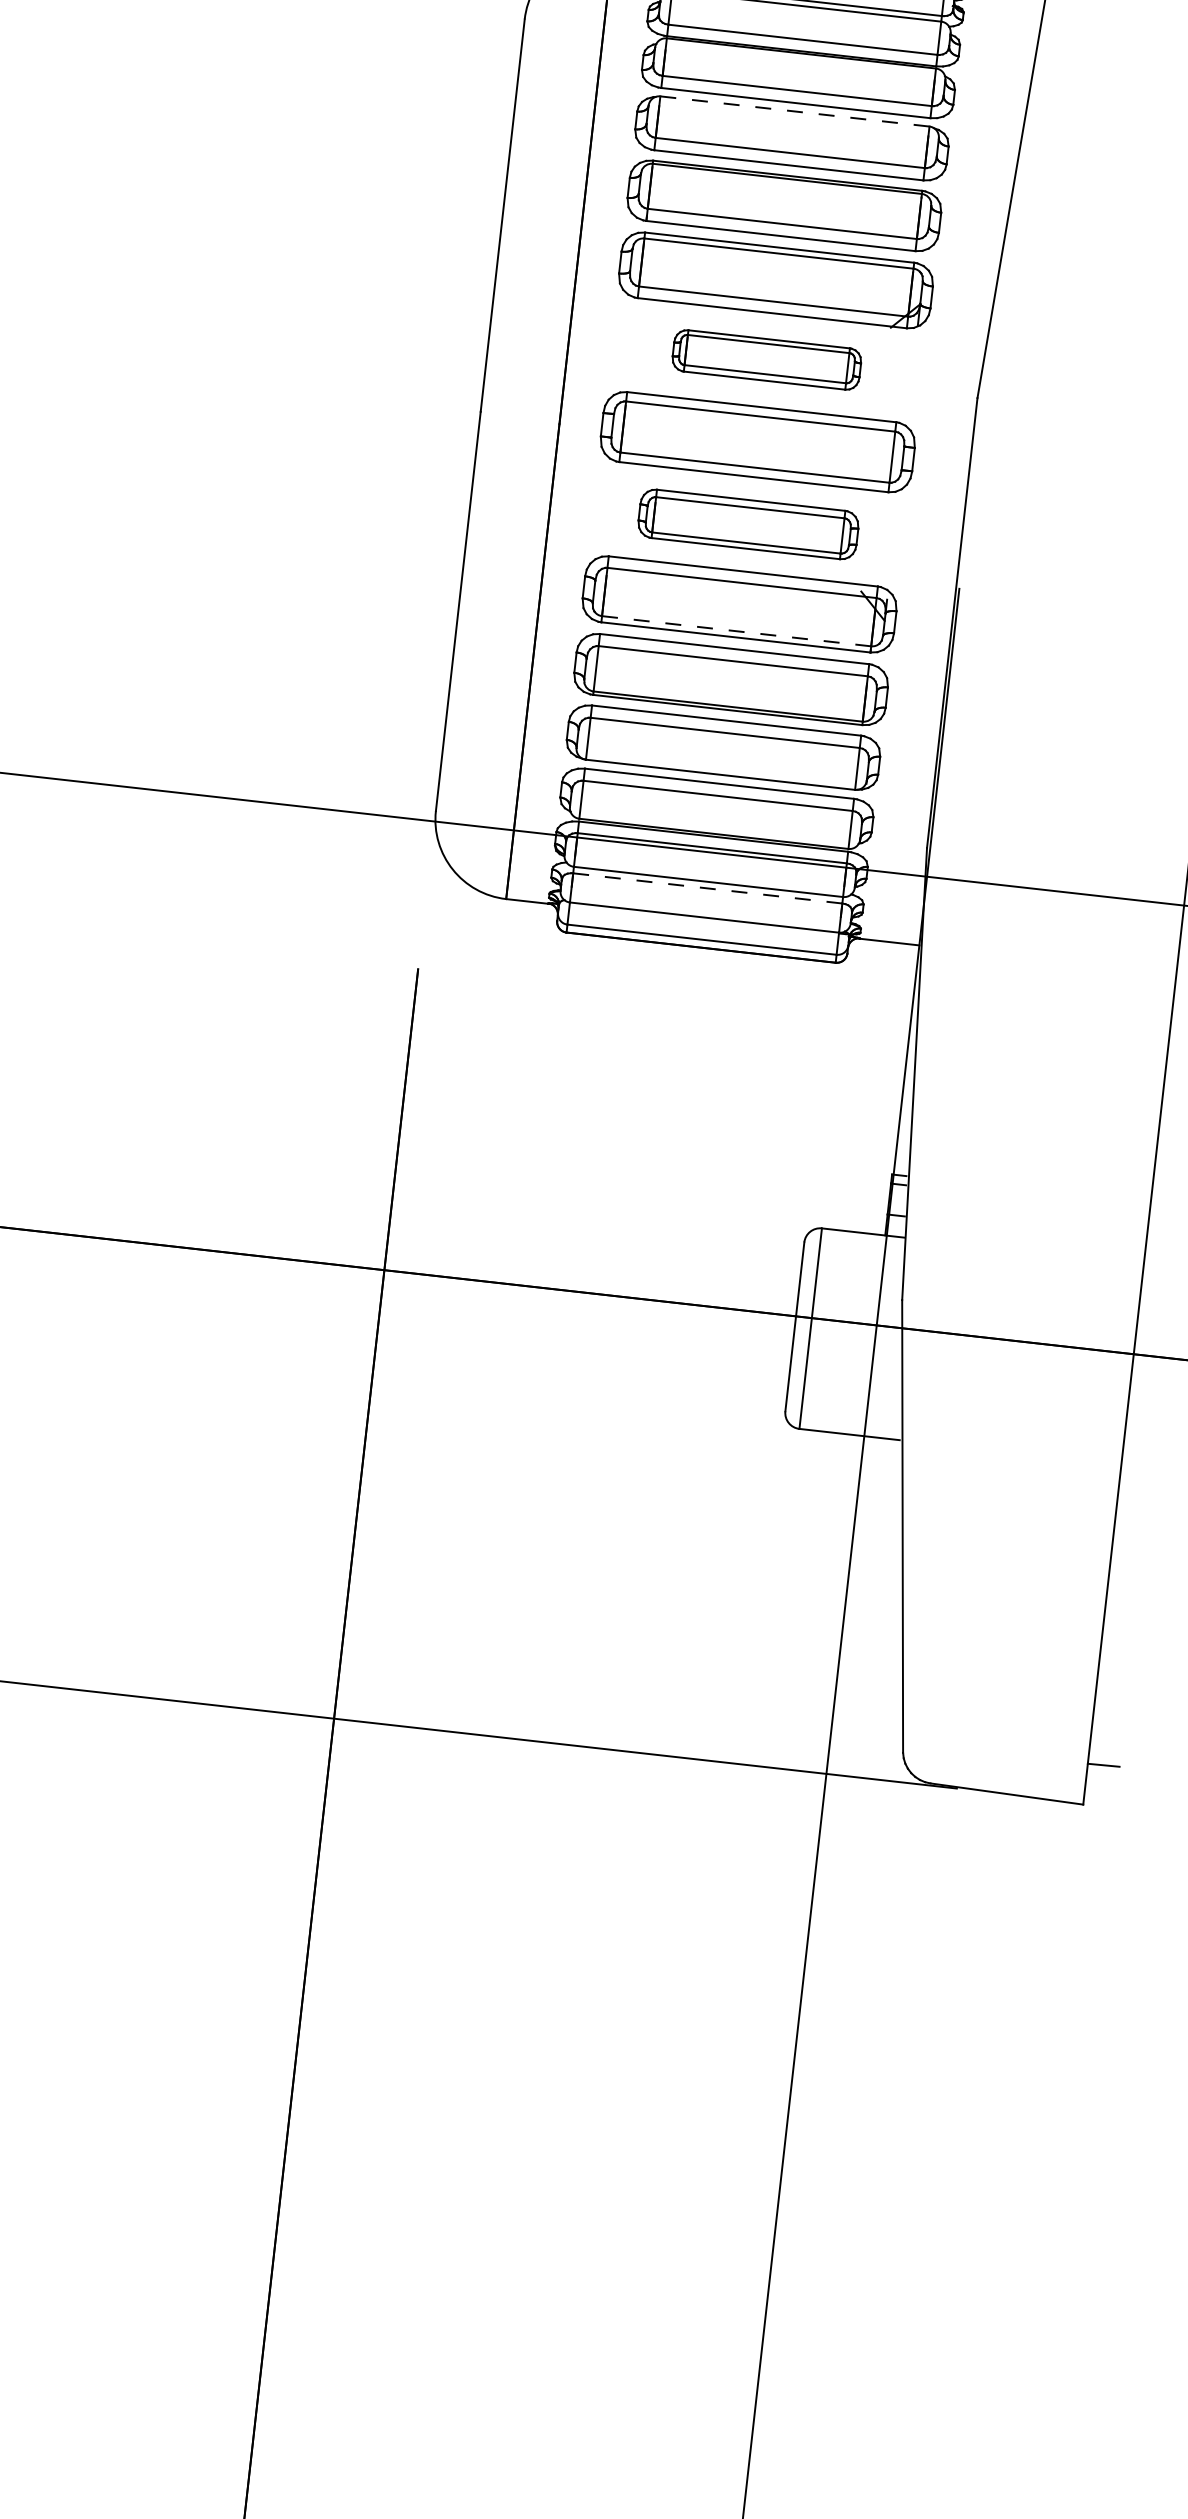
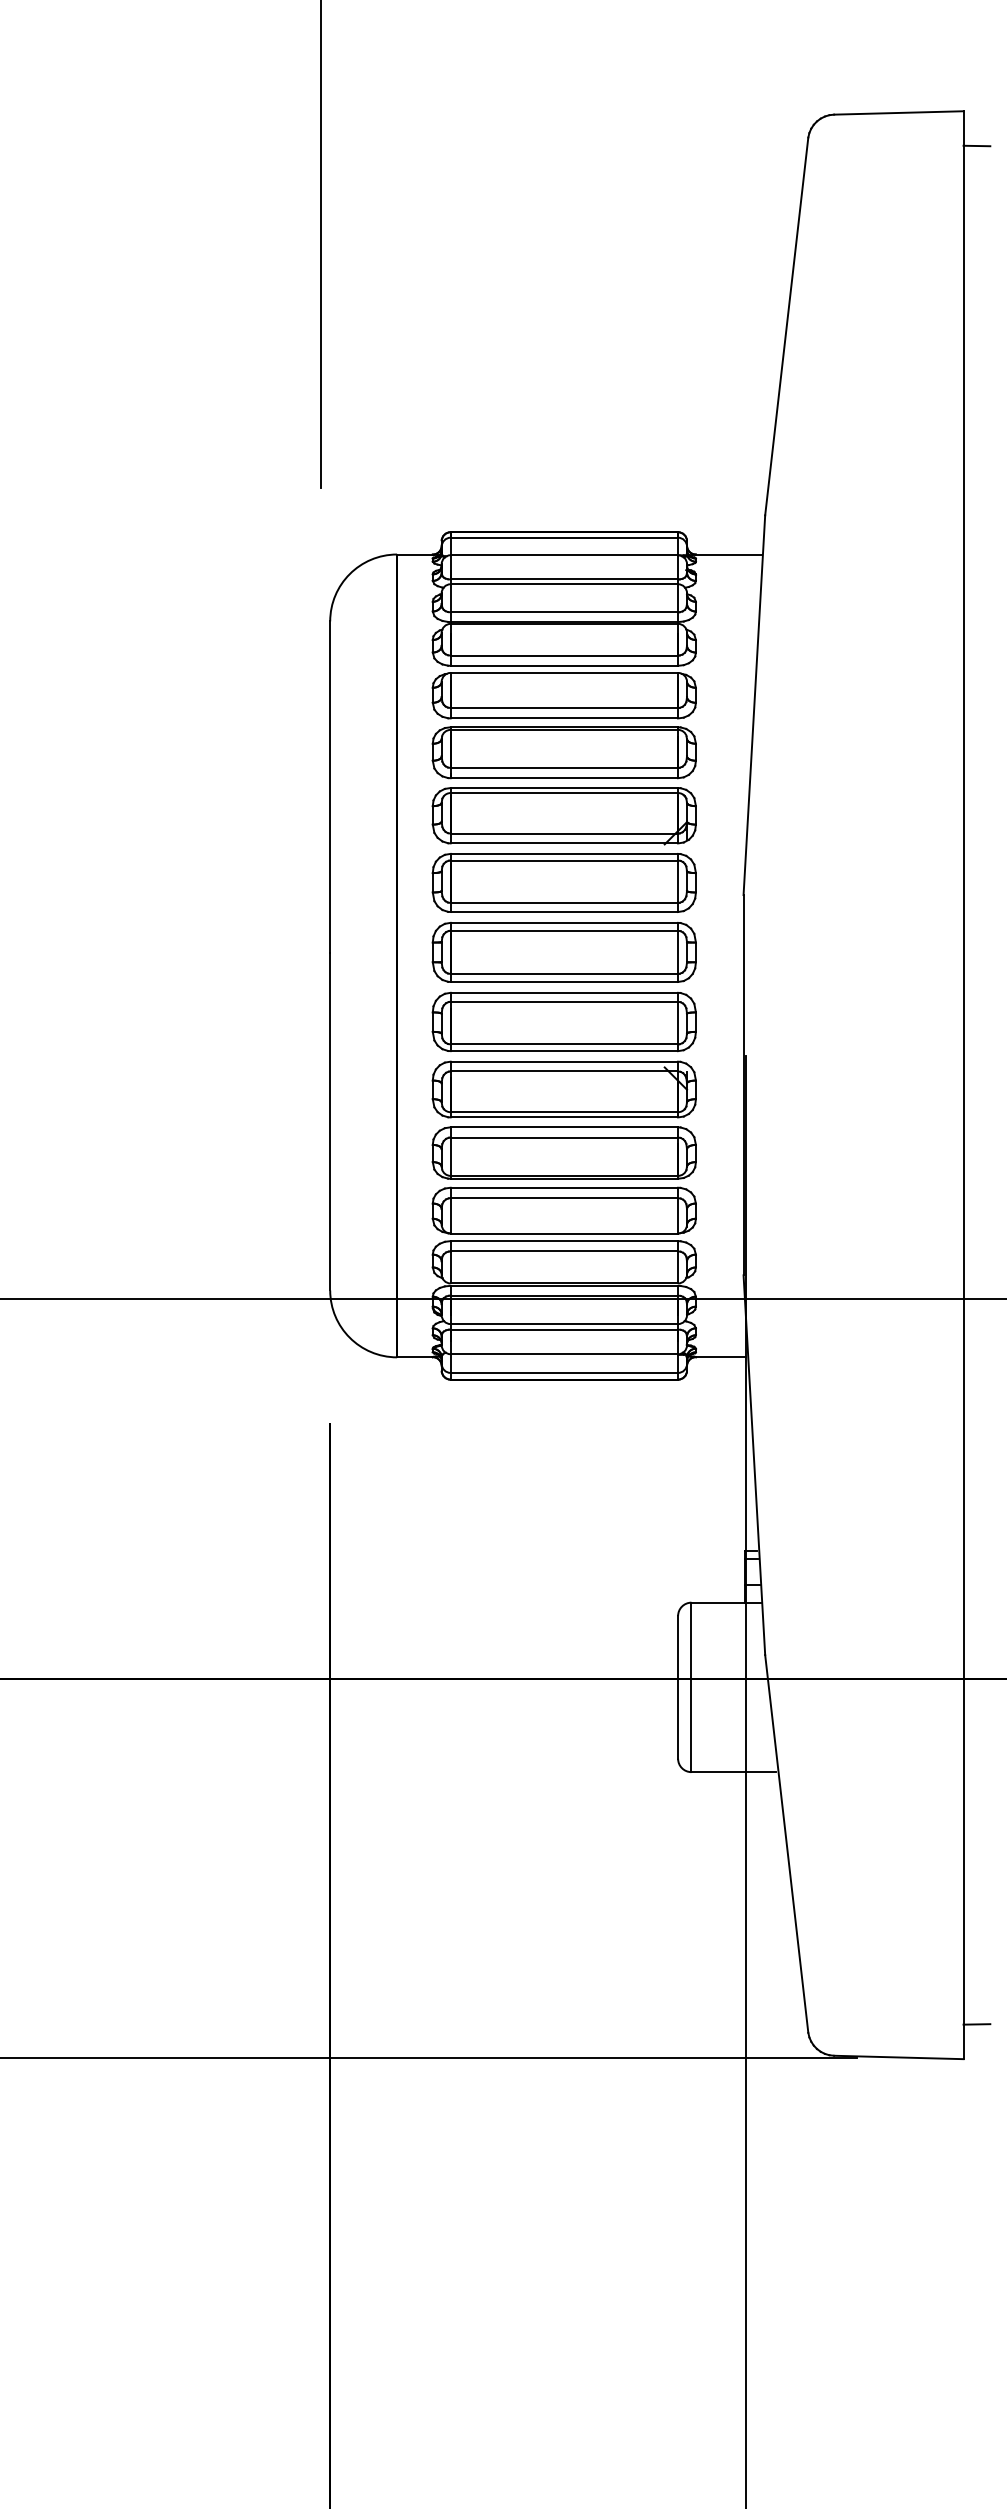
line: (795, 110) -> (564, 672), dashed -> solid
part: (766, 359) -> (563, 882), size x1.67
part: (747, 523) -> (563, 1021), size x1.43
line: (736, 631) -> (564, 1112), dashed -> solid
line: (707, 888) -> (564, 1329), dashed -> solid

